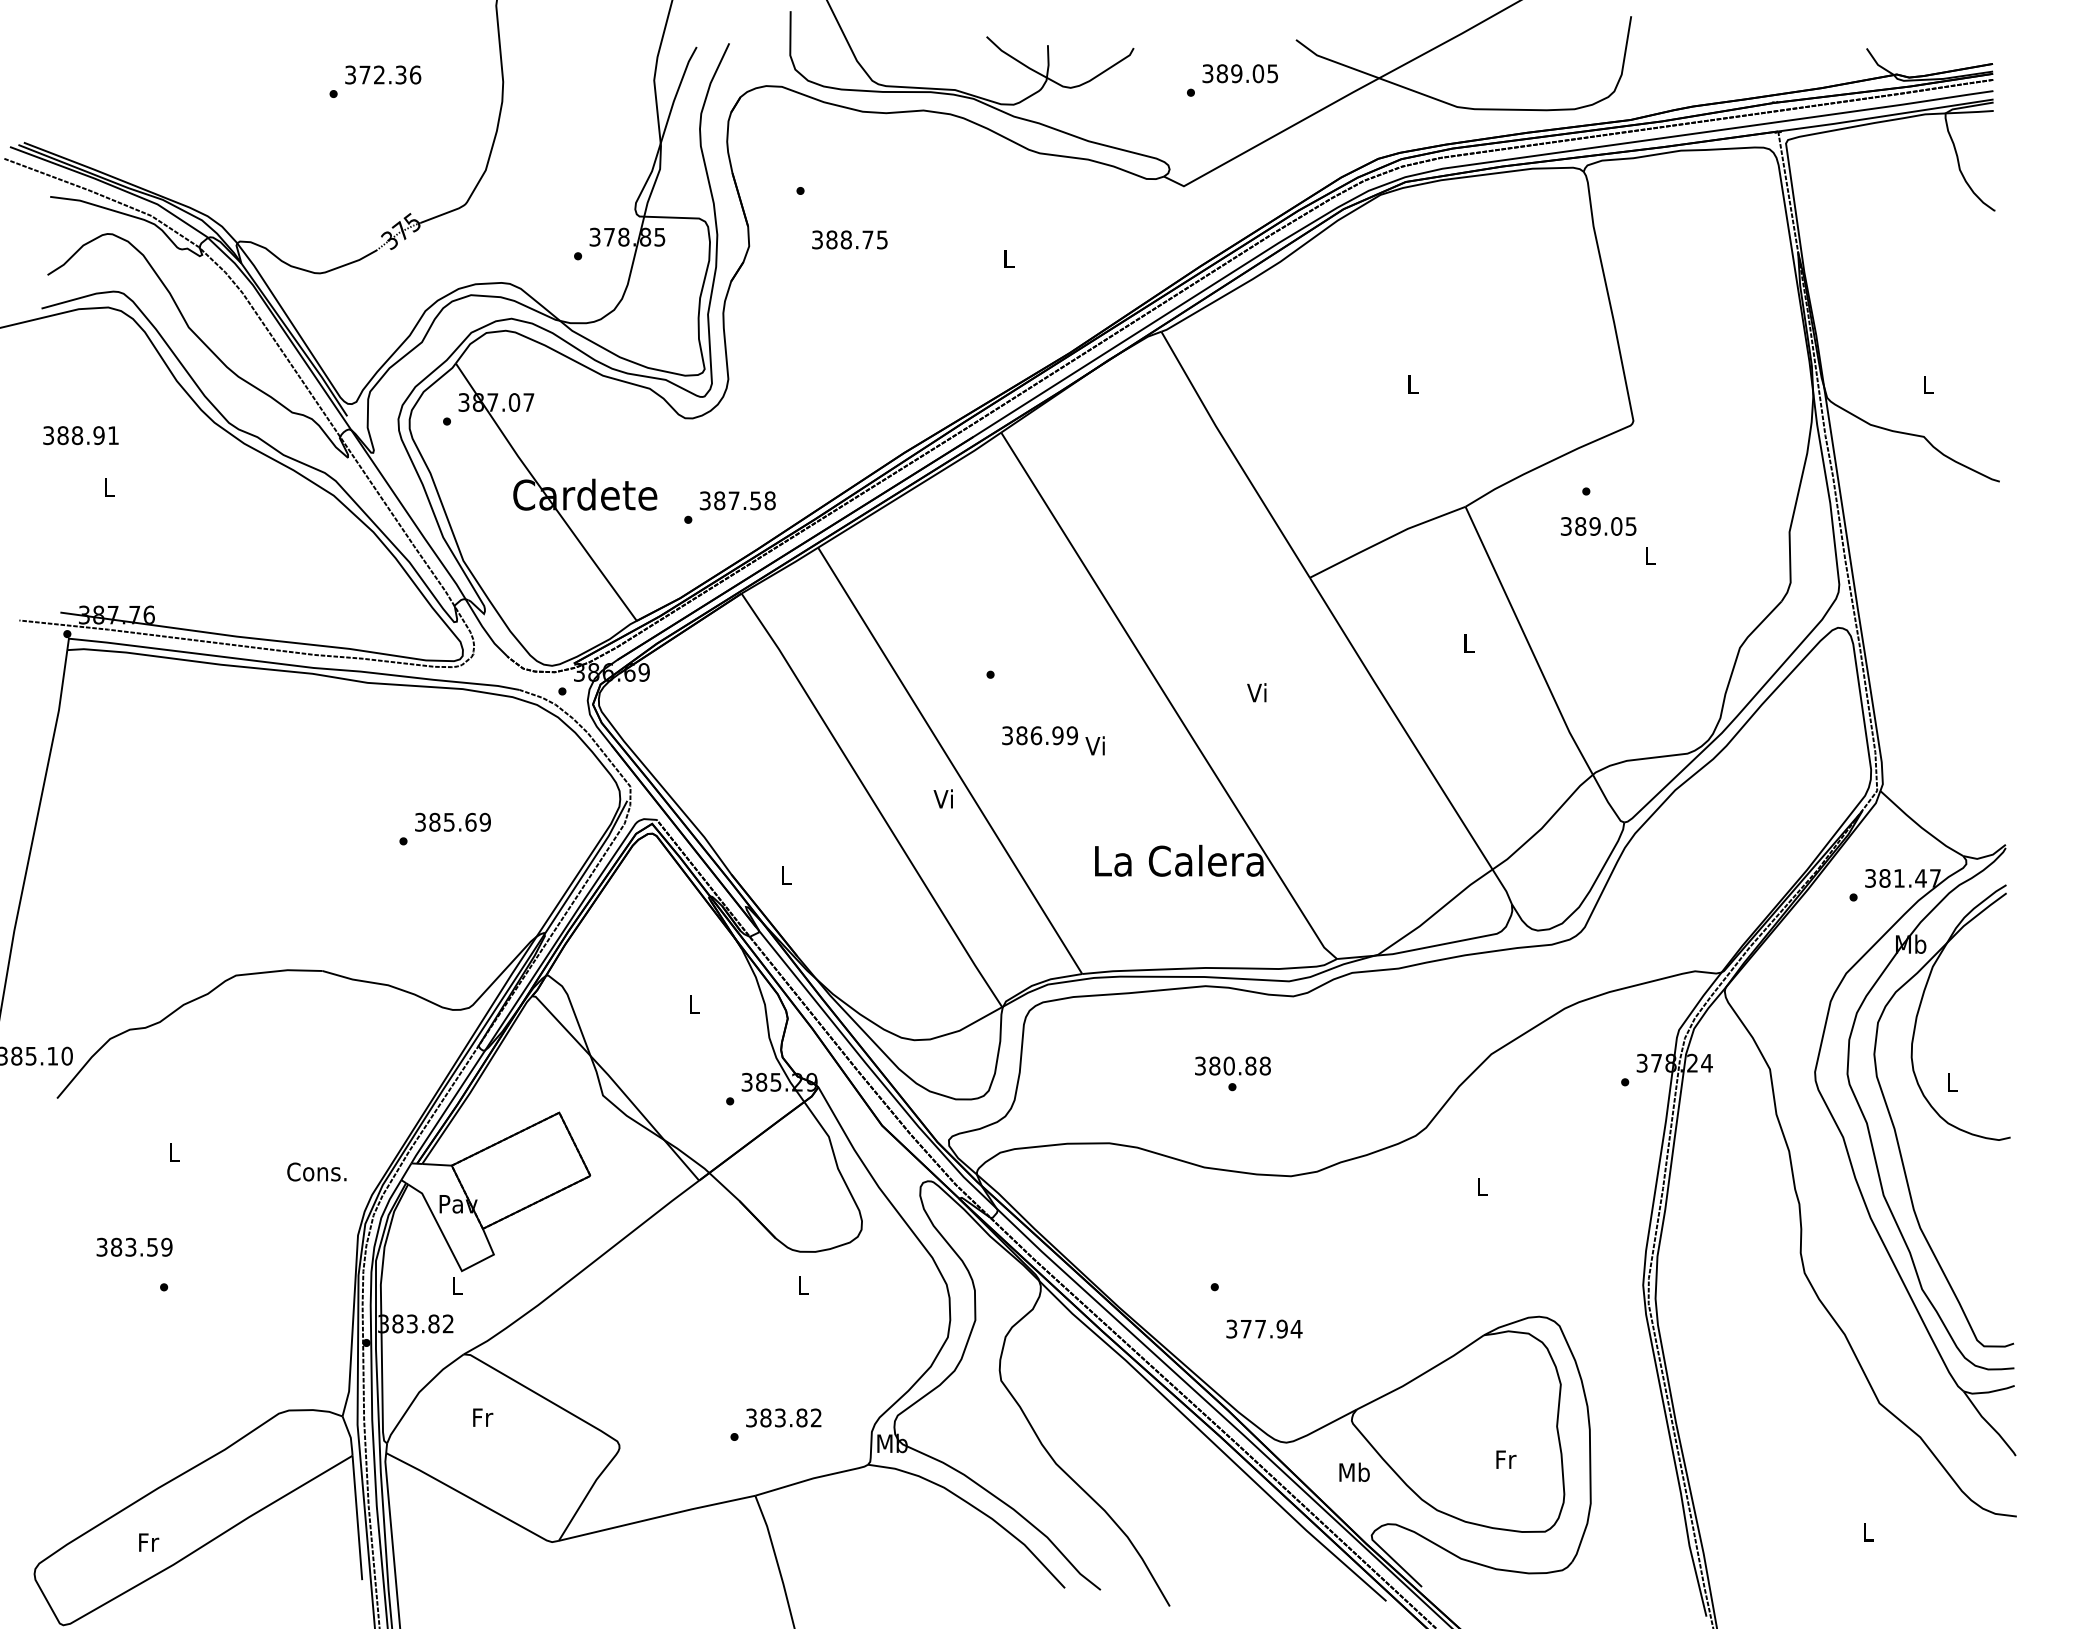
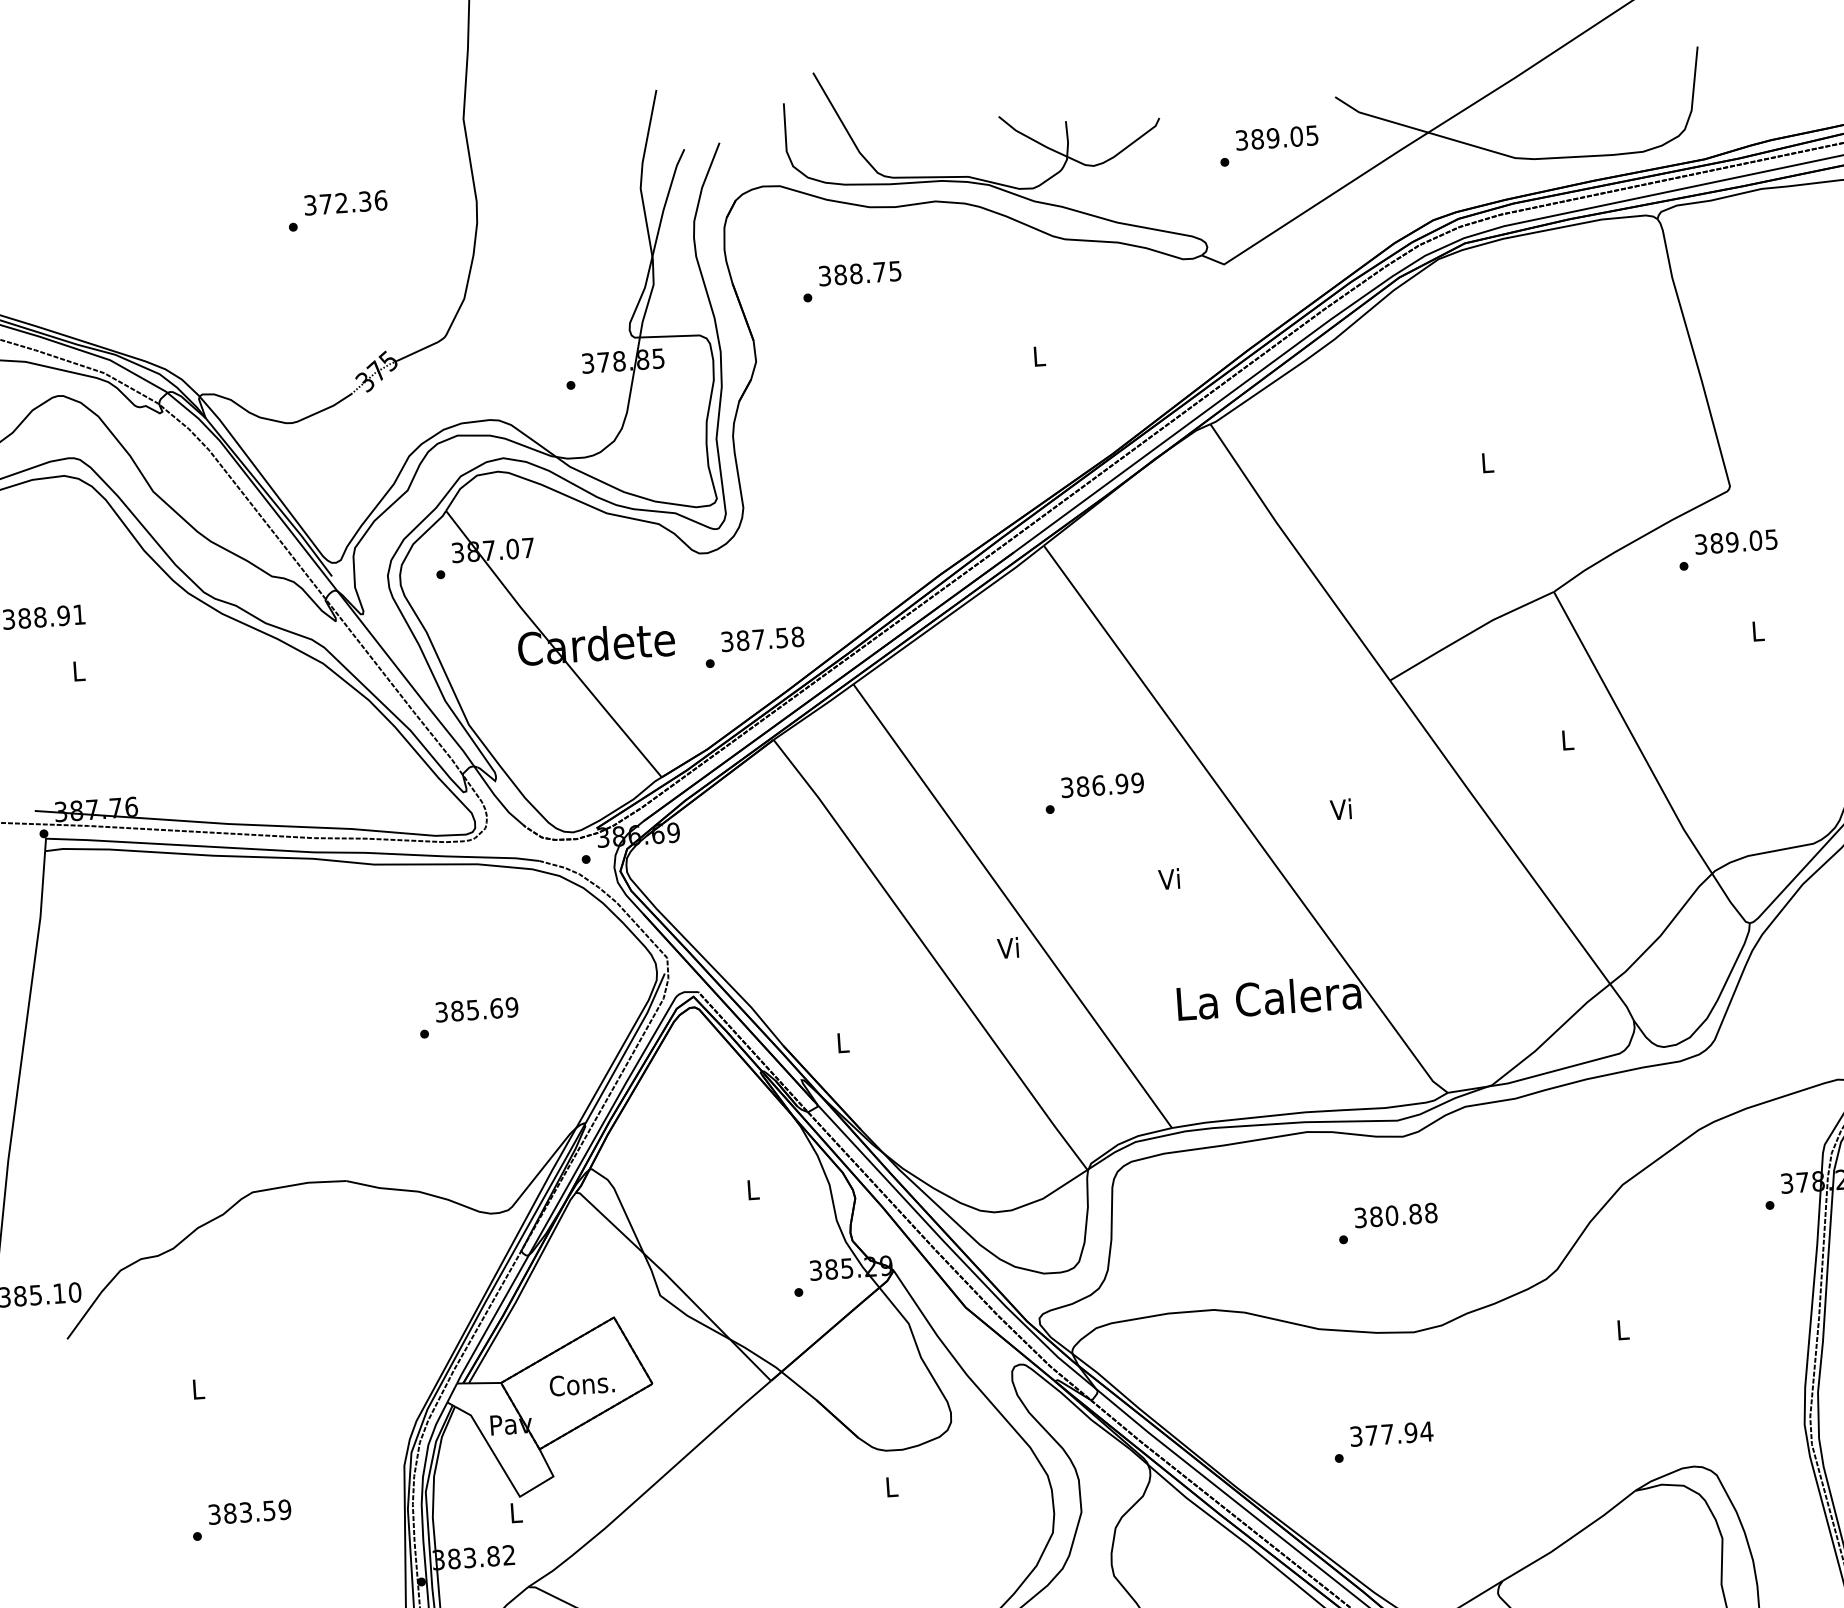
text: (849, 239) -> (859, 273), moved
text: (1598, 526) -> (1736, 542), moved
text: (1039, 735) -> (1101, 785), moved
text: (1232, 1065) -> (1395, 1214), moved
text: (316, 1171) -> (581, 1383), moved
text: (134, 1246) -> (249, 1511), moved
text: (1264, 1328) -> (1391, 1433), moved

